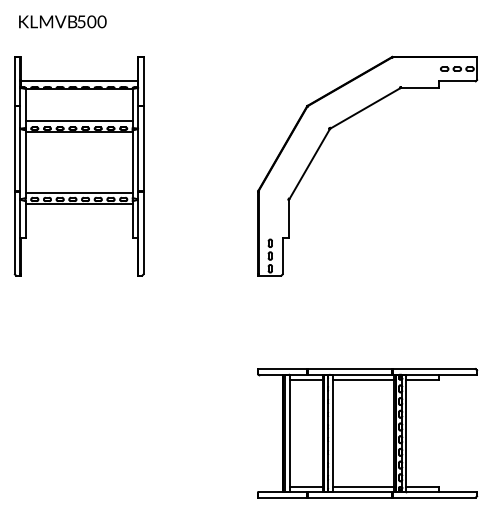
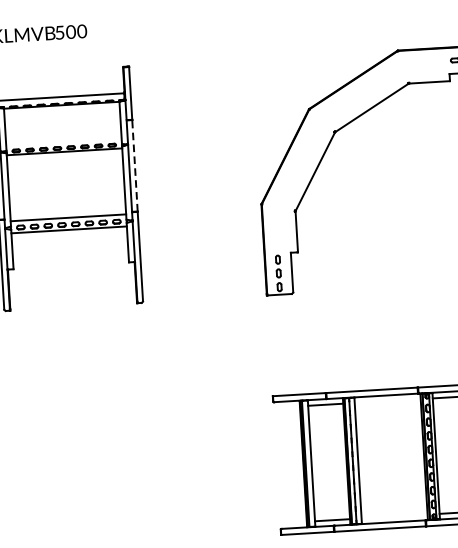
line: (78, 121) -> (63, 140), removed
line: (143, 148) -> (134, 165), solid -> dashed
line: (363, 379) -> (387, 400), removed
line: (363, 486) -> (394, 516), removed

